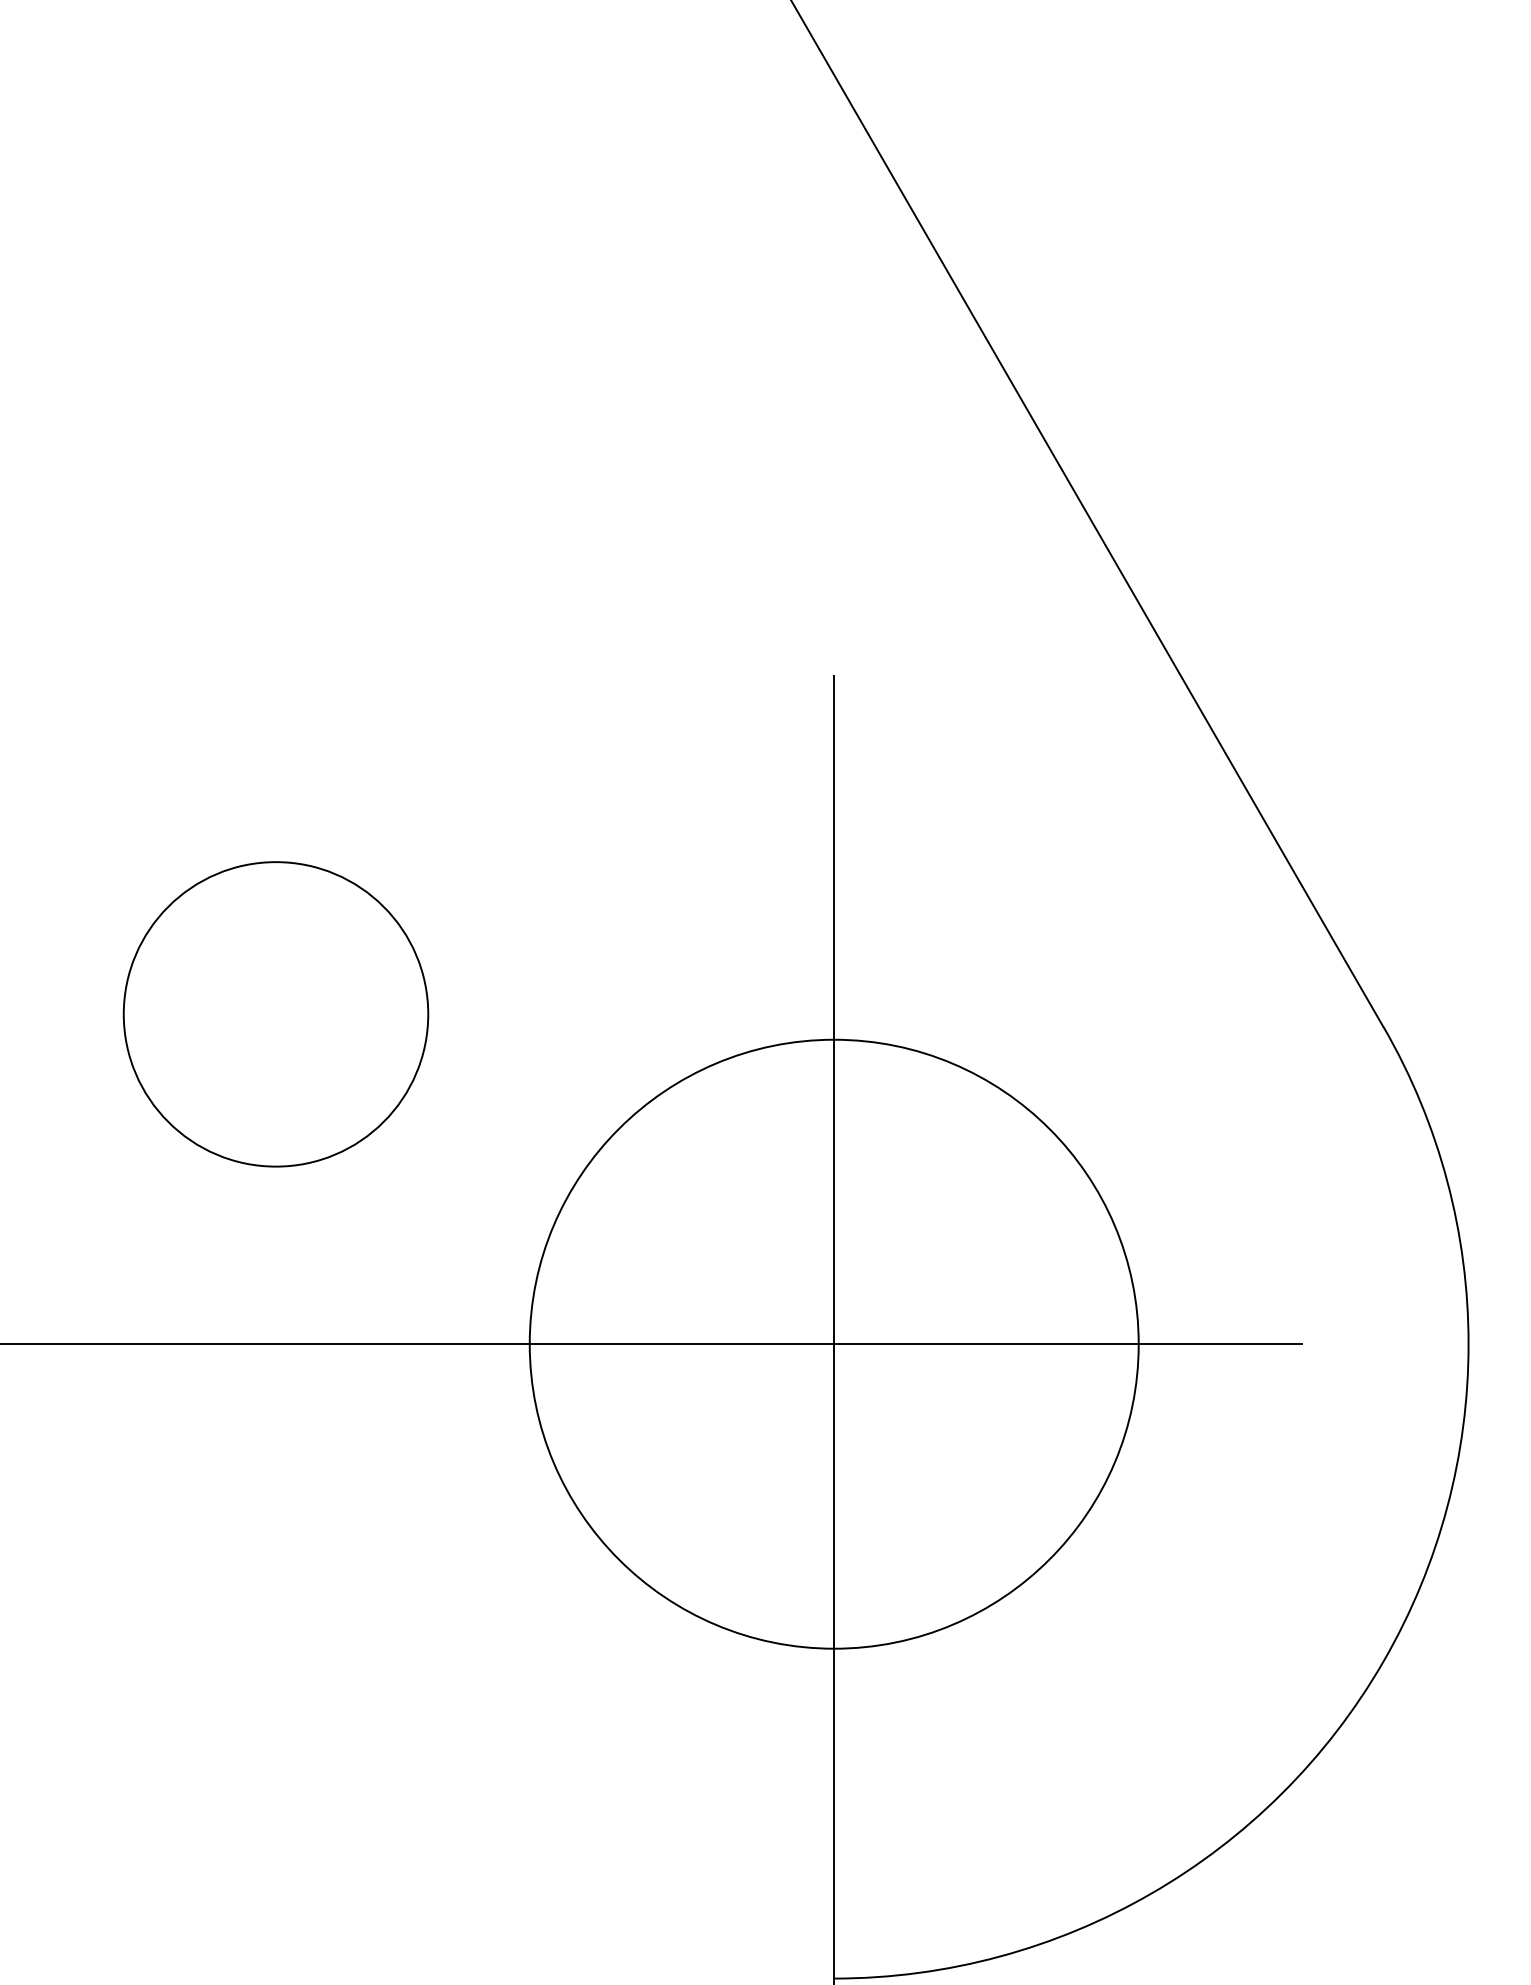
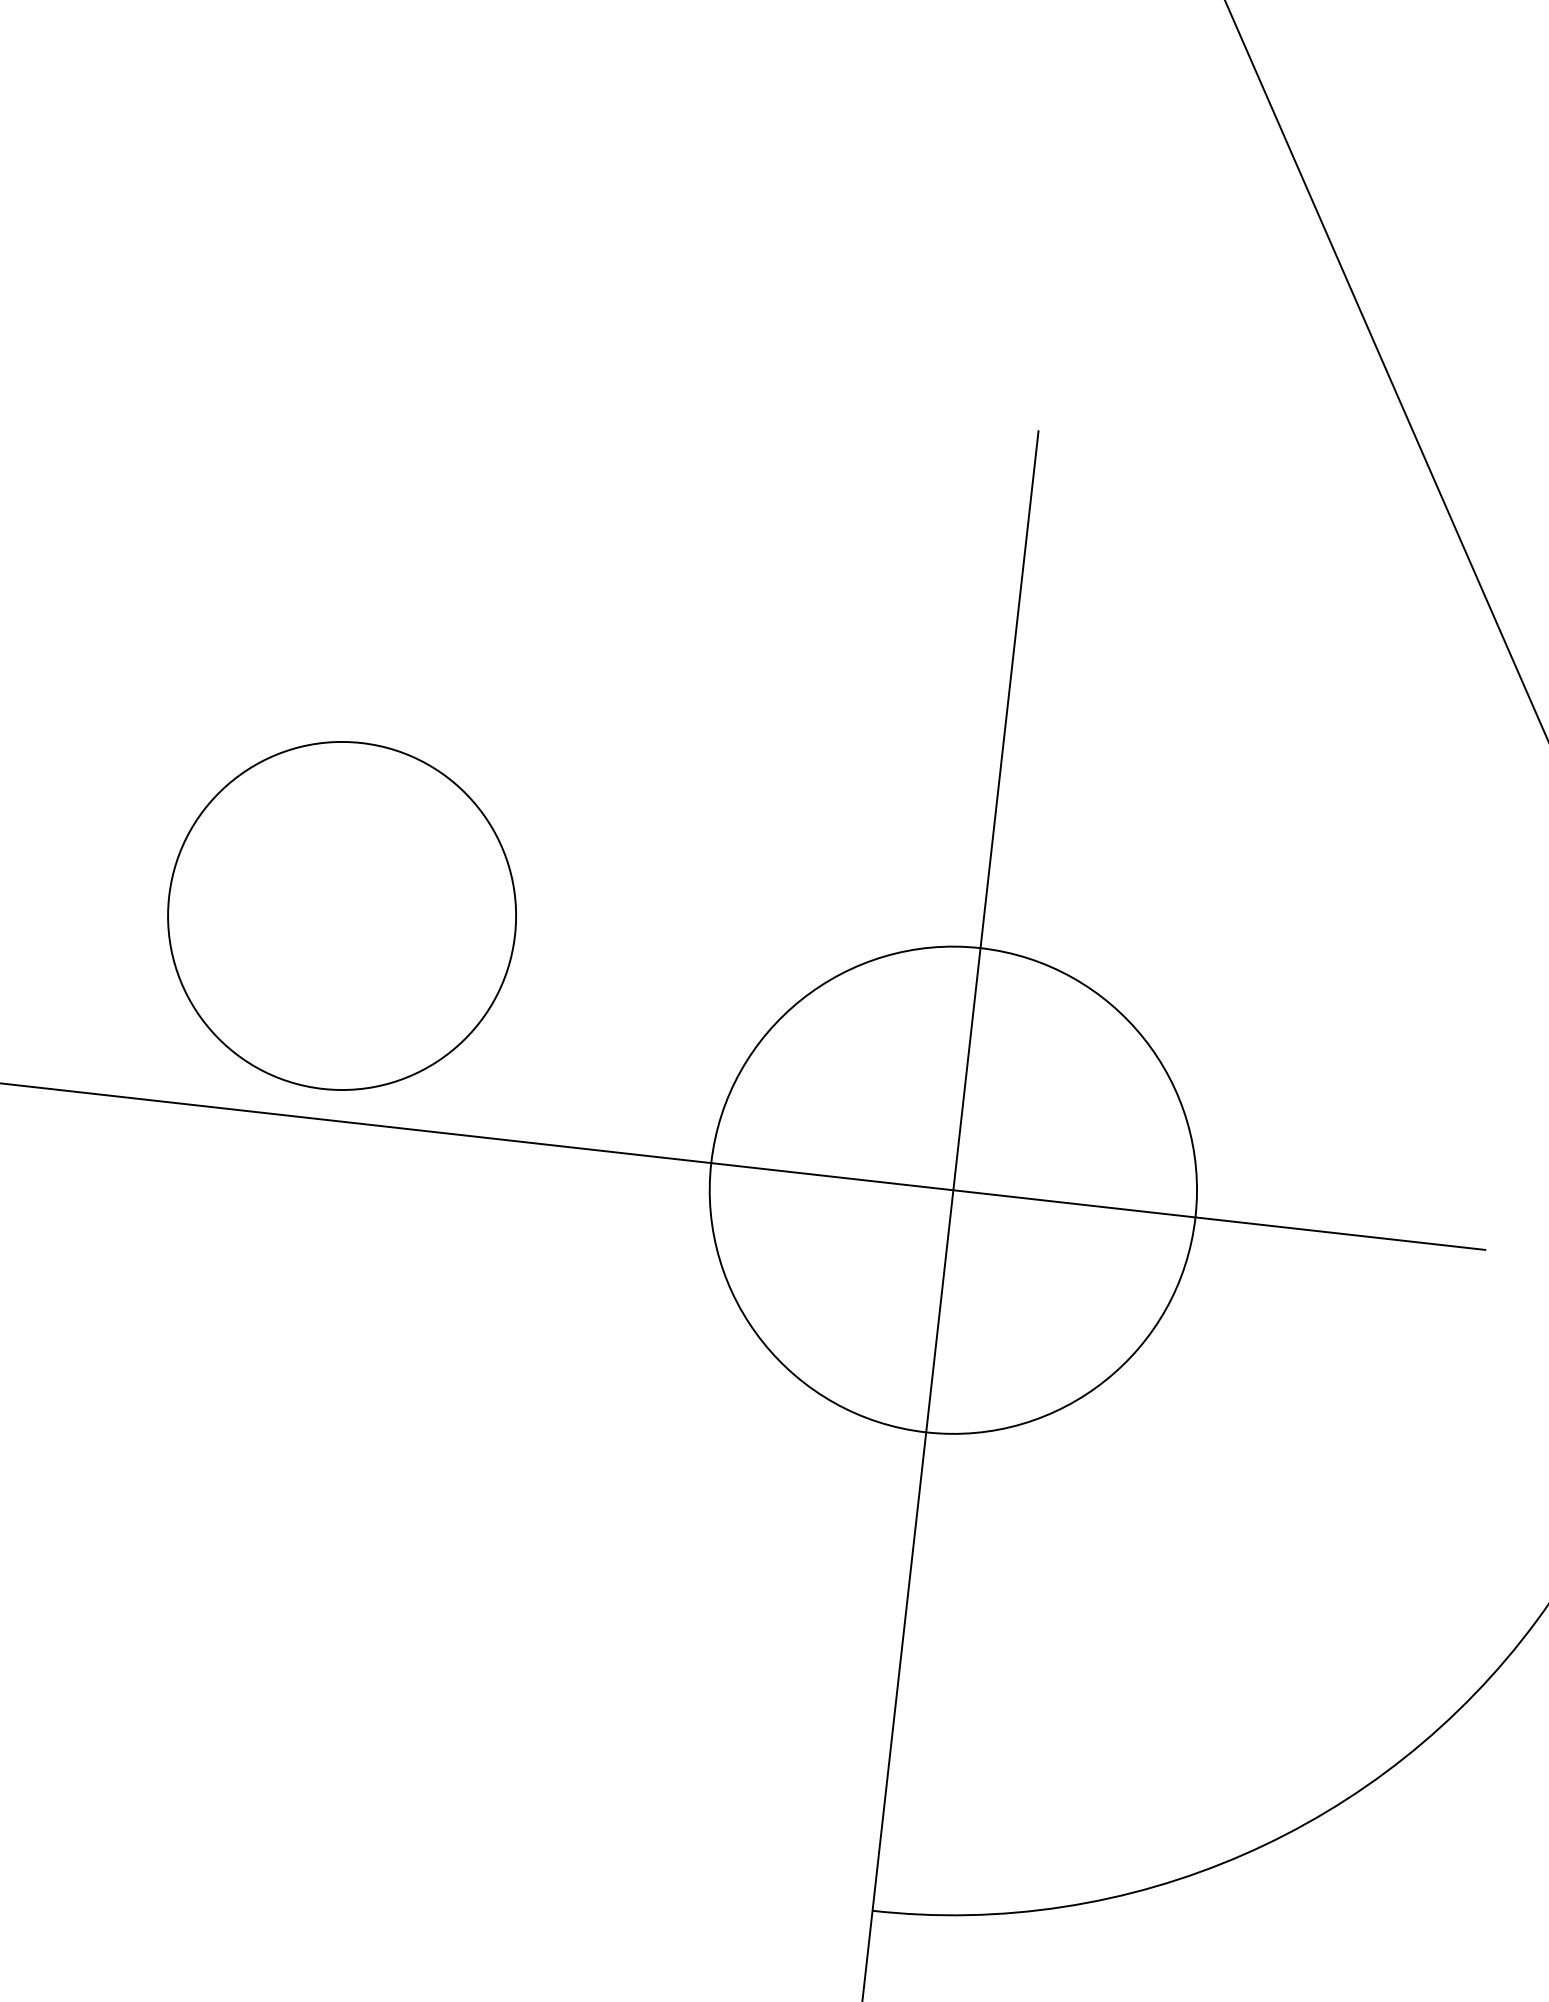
circle: (275, 1014) -> (341, 916), moved
circle: (833, 1343) -> (952, 1189), size x0.7

